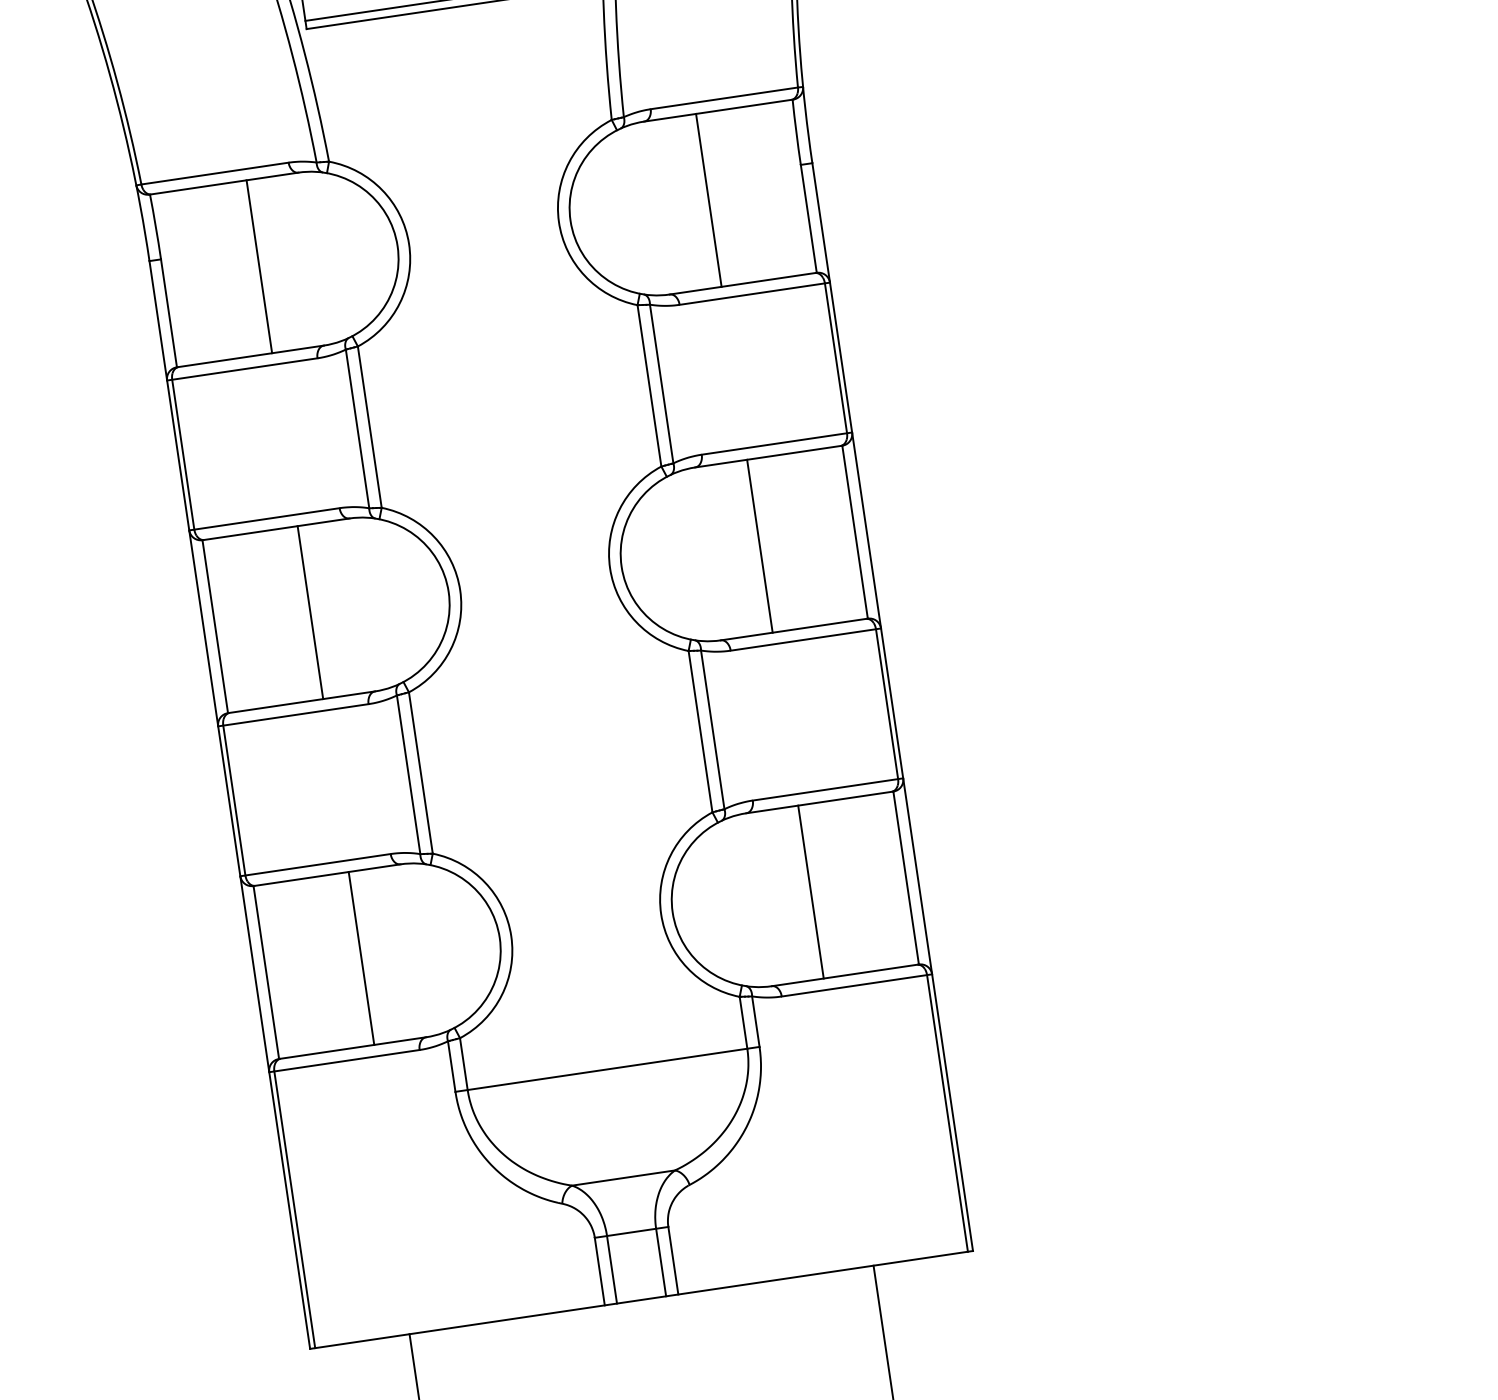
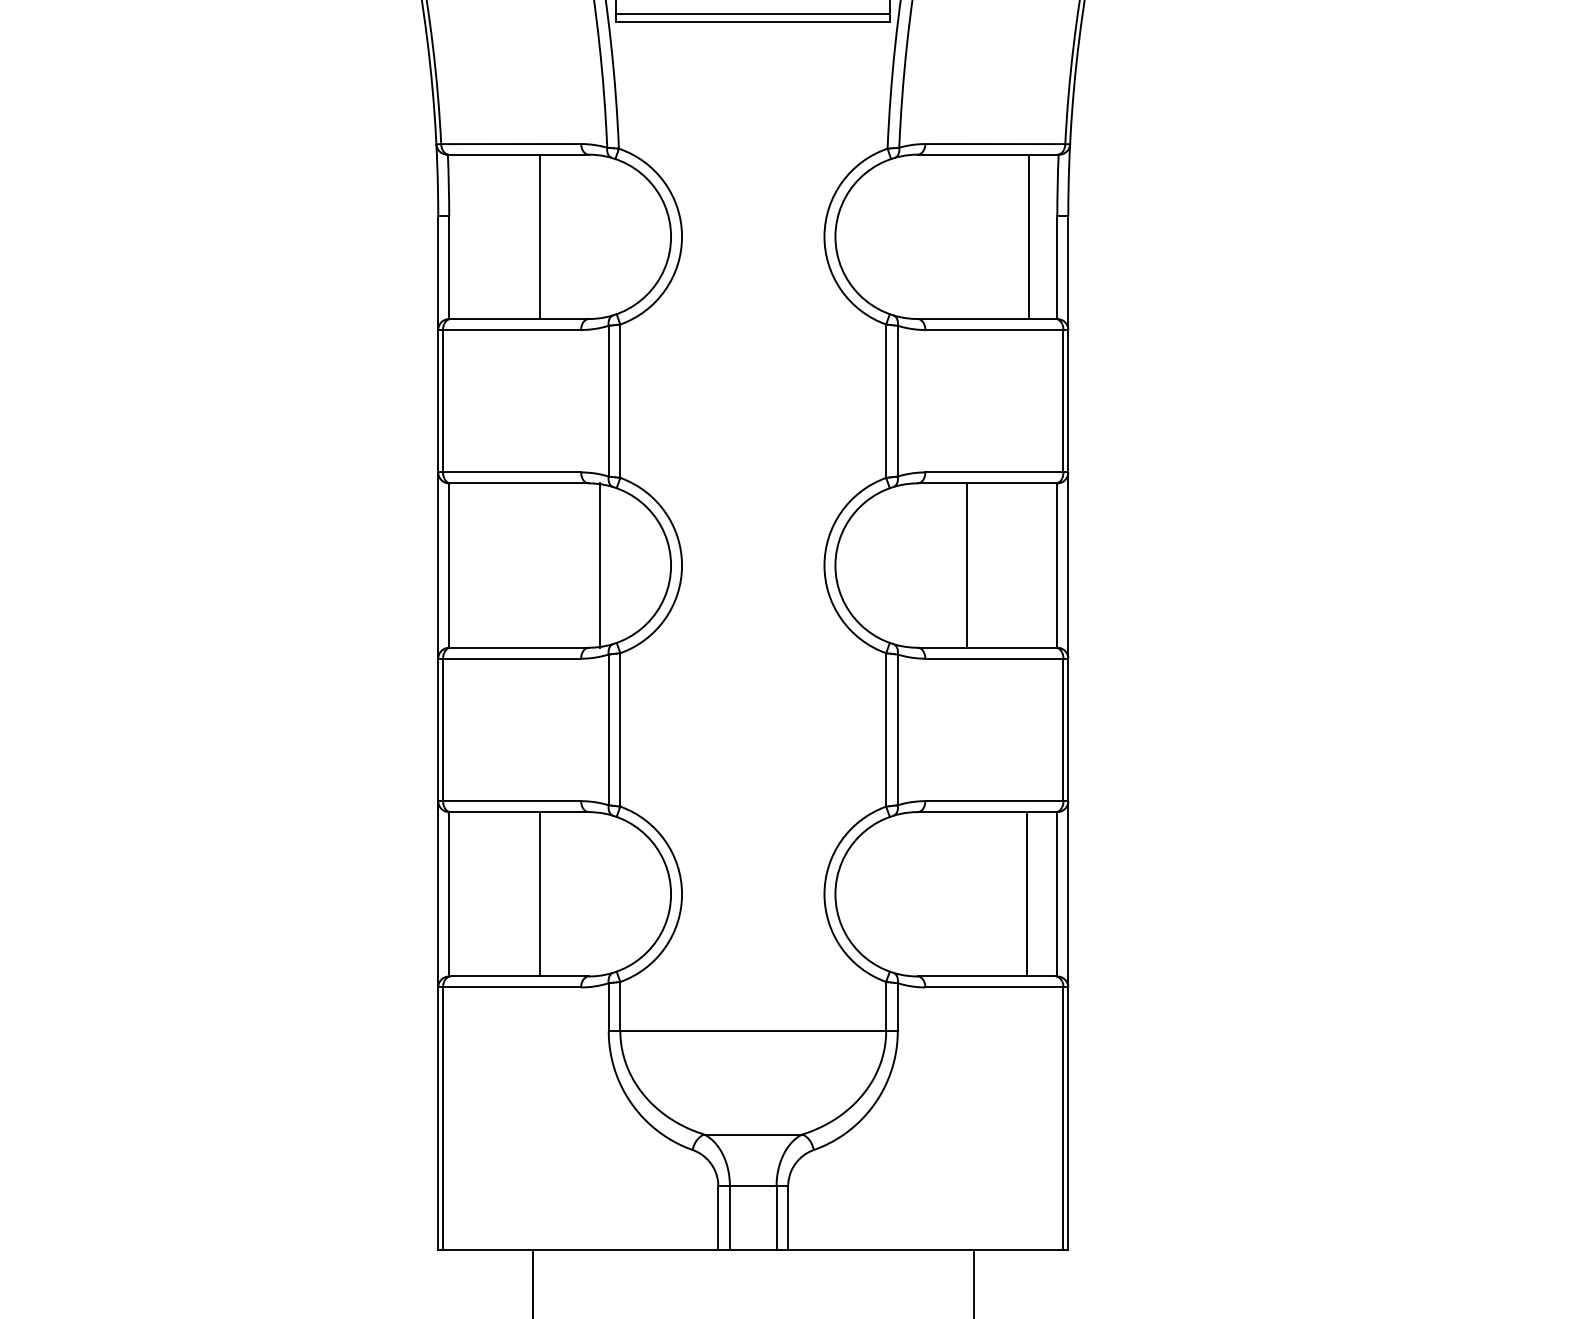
line: (708, 200) -> (1028, 236), moved
line: (310, 612) -> (599, 565), moved
line: (810, 892) -> (1026, 894), moved

